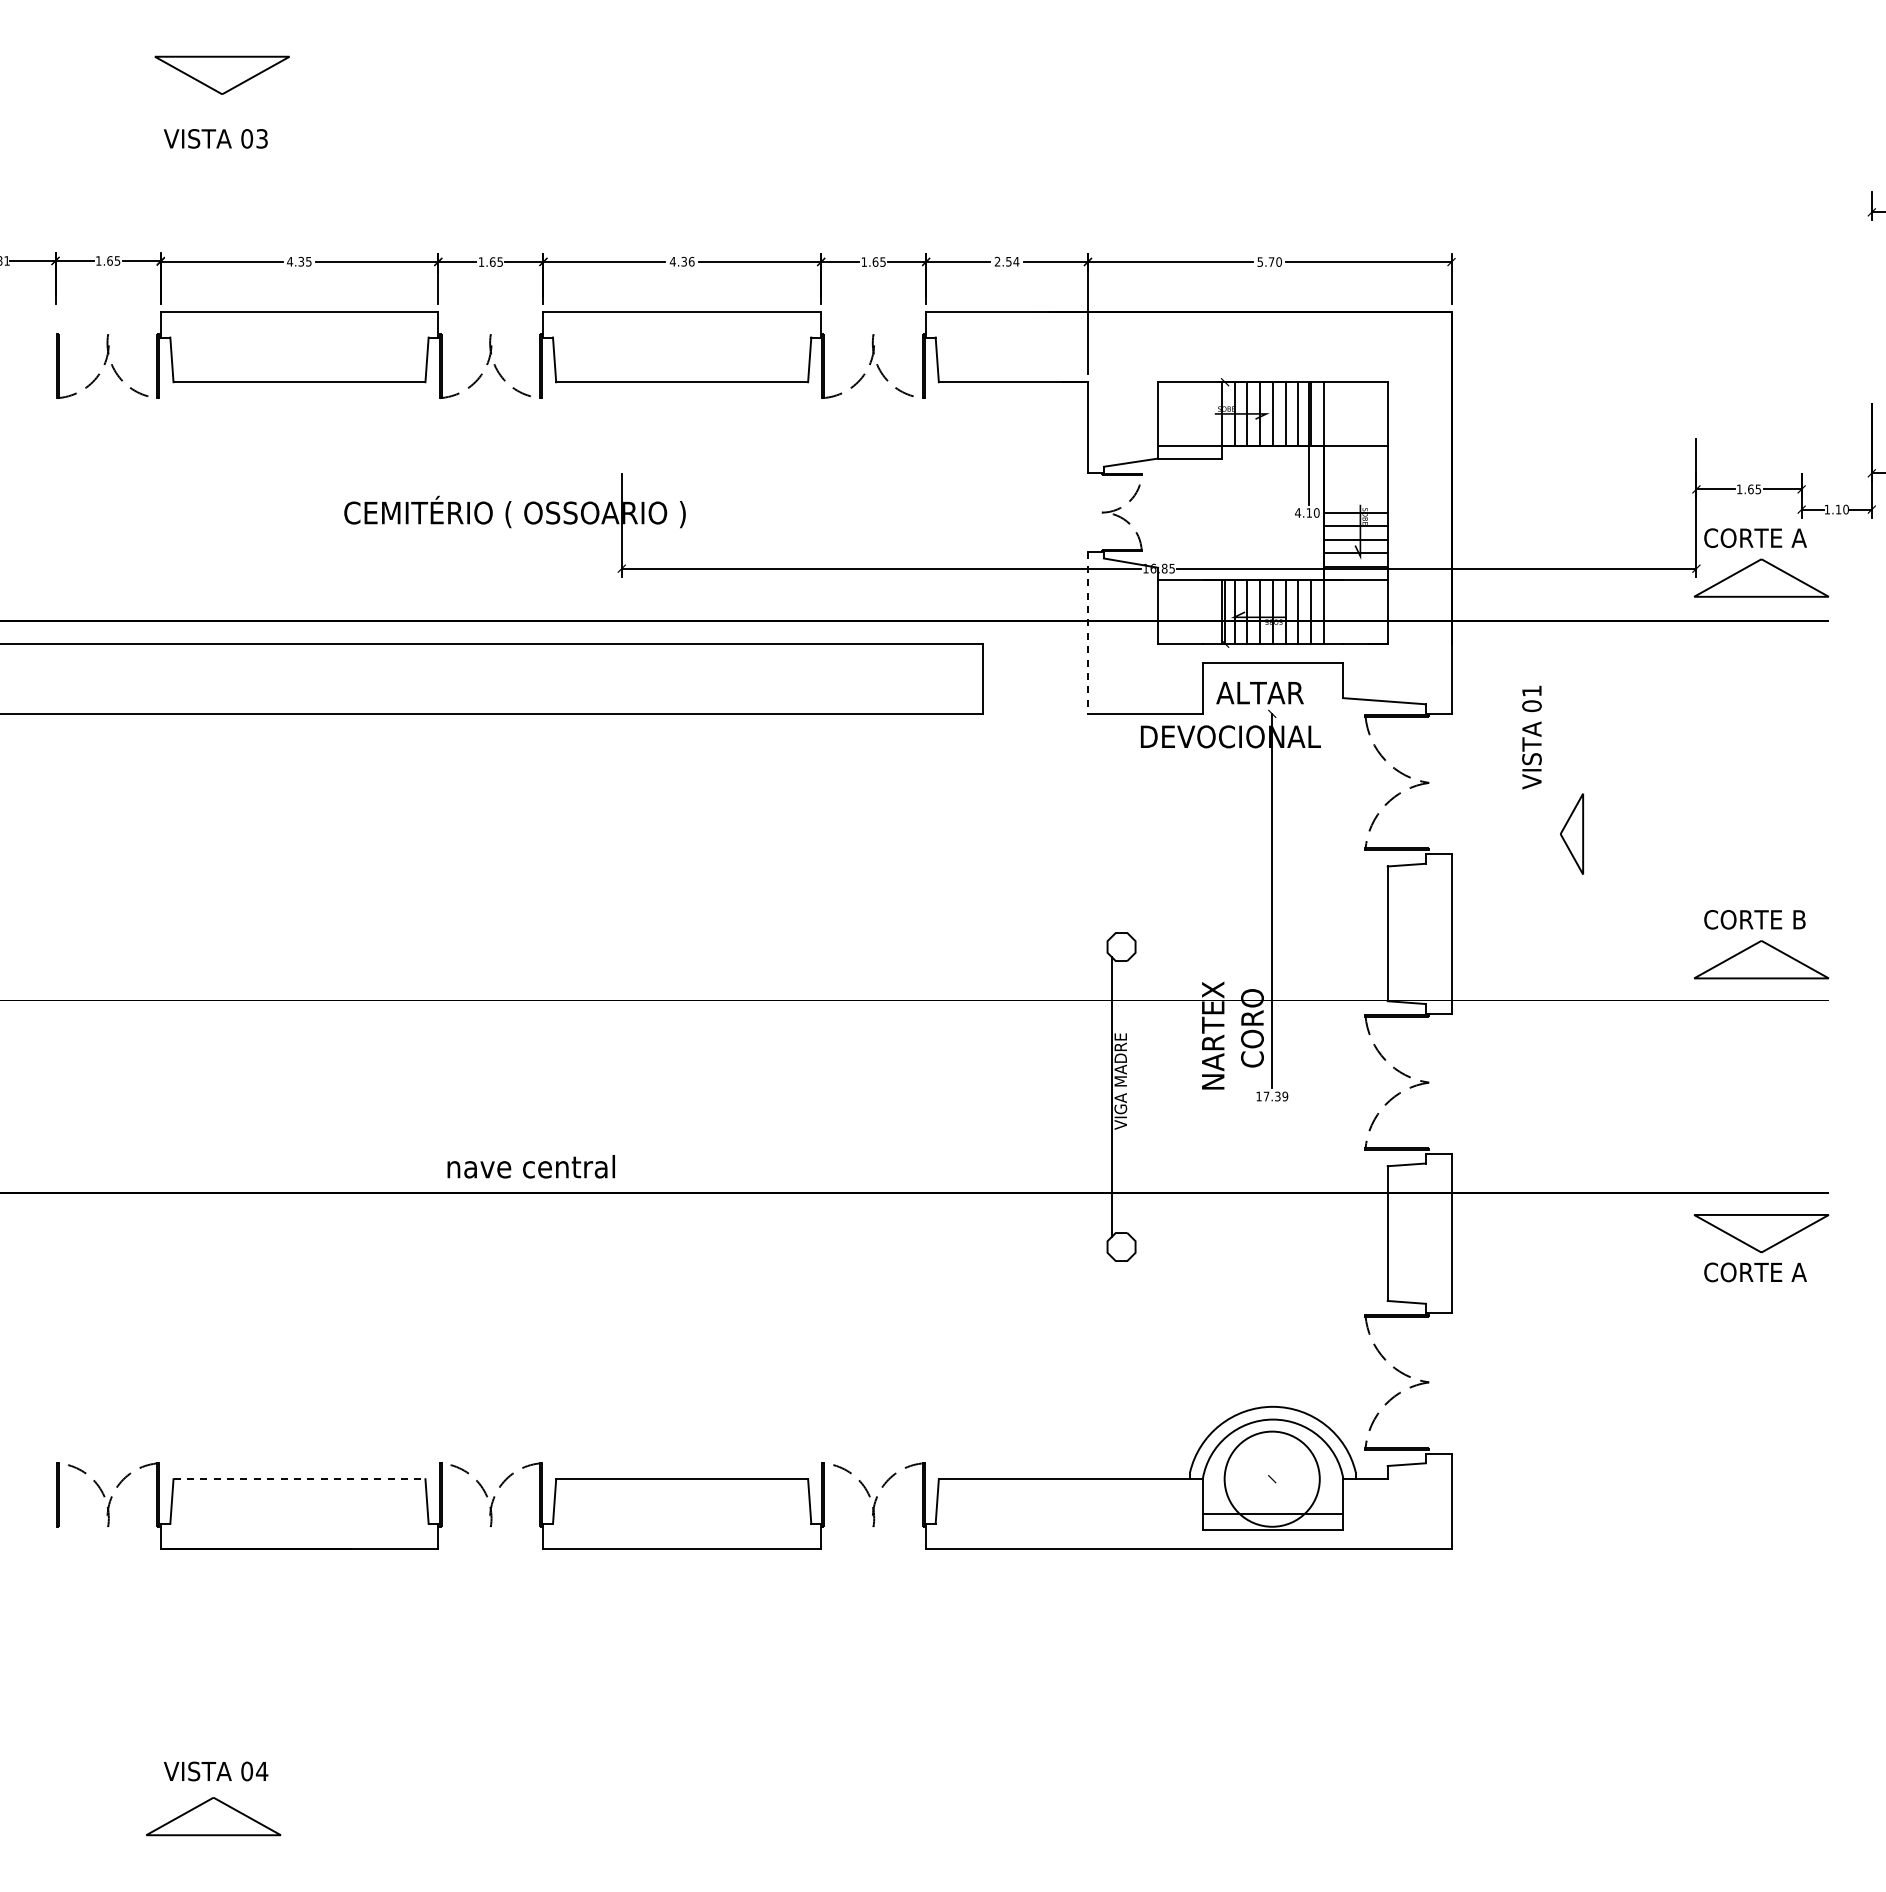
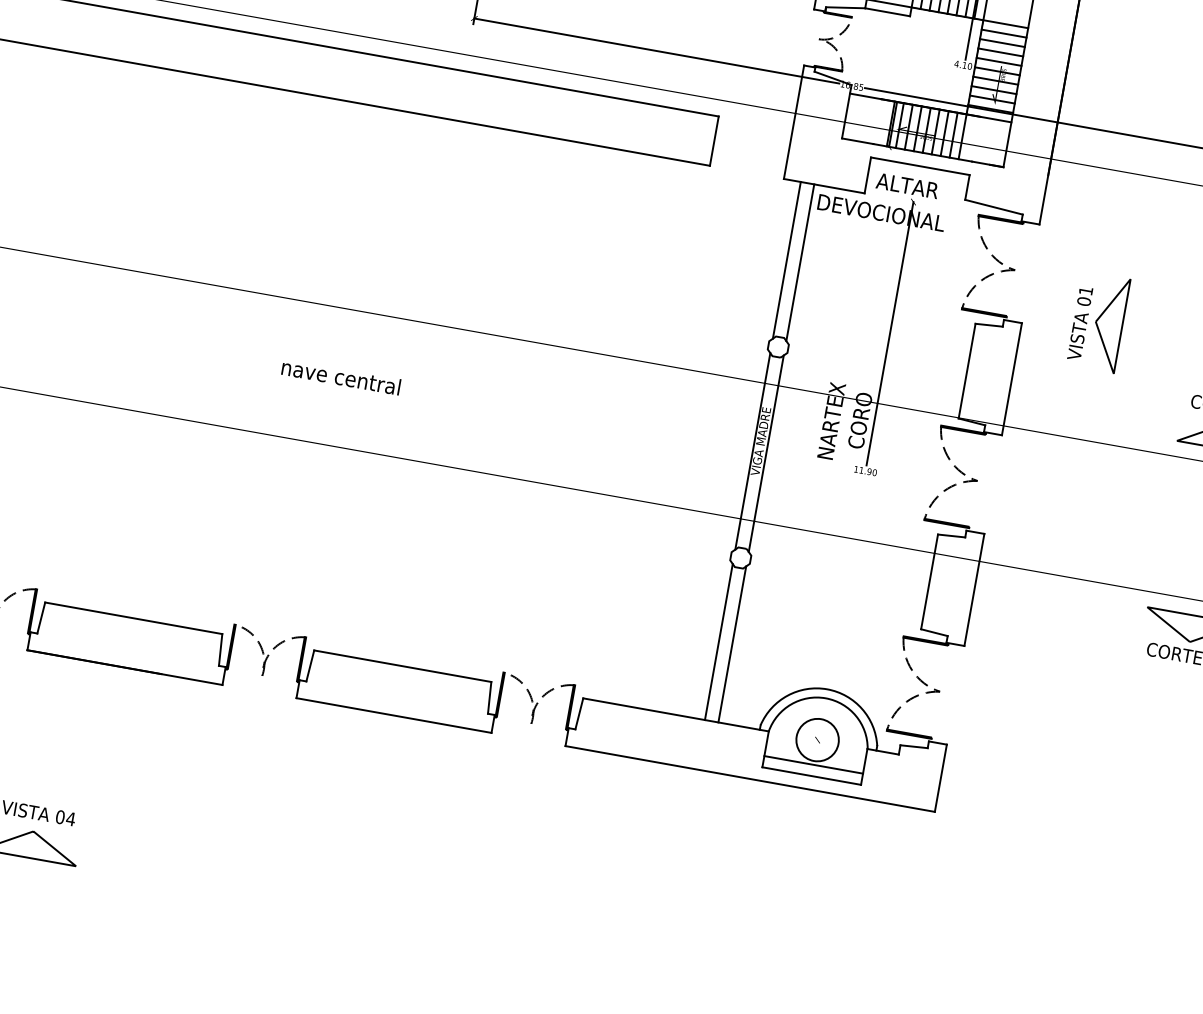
line: (1355, 459) -> (1003, 33), added
line: (1355, 472) -> (1002, 42), added
line: (1355, 486) -> (1000, 52), added
line: (1355, 499) -> (998, 61), added
line: (1087, 633) -> (793, 122), dashed -> solid
text: (1531, 737) -> (1079, 323), moved
line: (1111, 824) -> (786, 259), added
line: (1131, 824) -> (800, 262), added
part: (1571, 833) -> (1108, 323), size x1.67
line: (1131, 1096) -> (766, 453), added
text: (1275, 1096) -> (867, 471), 17.39 -> 11.90
text: (530, 1166) -> (340, 376), moved
line: (1111, 1368) -> (718, 642), added
line: (1131, 1368) -> (732, 644), added
circle: (1271, 1478) -> (817, 739), size x0.62
line: (299, 1479) -> (133, 618), dashed -> solid

